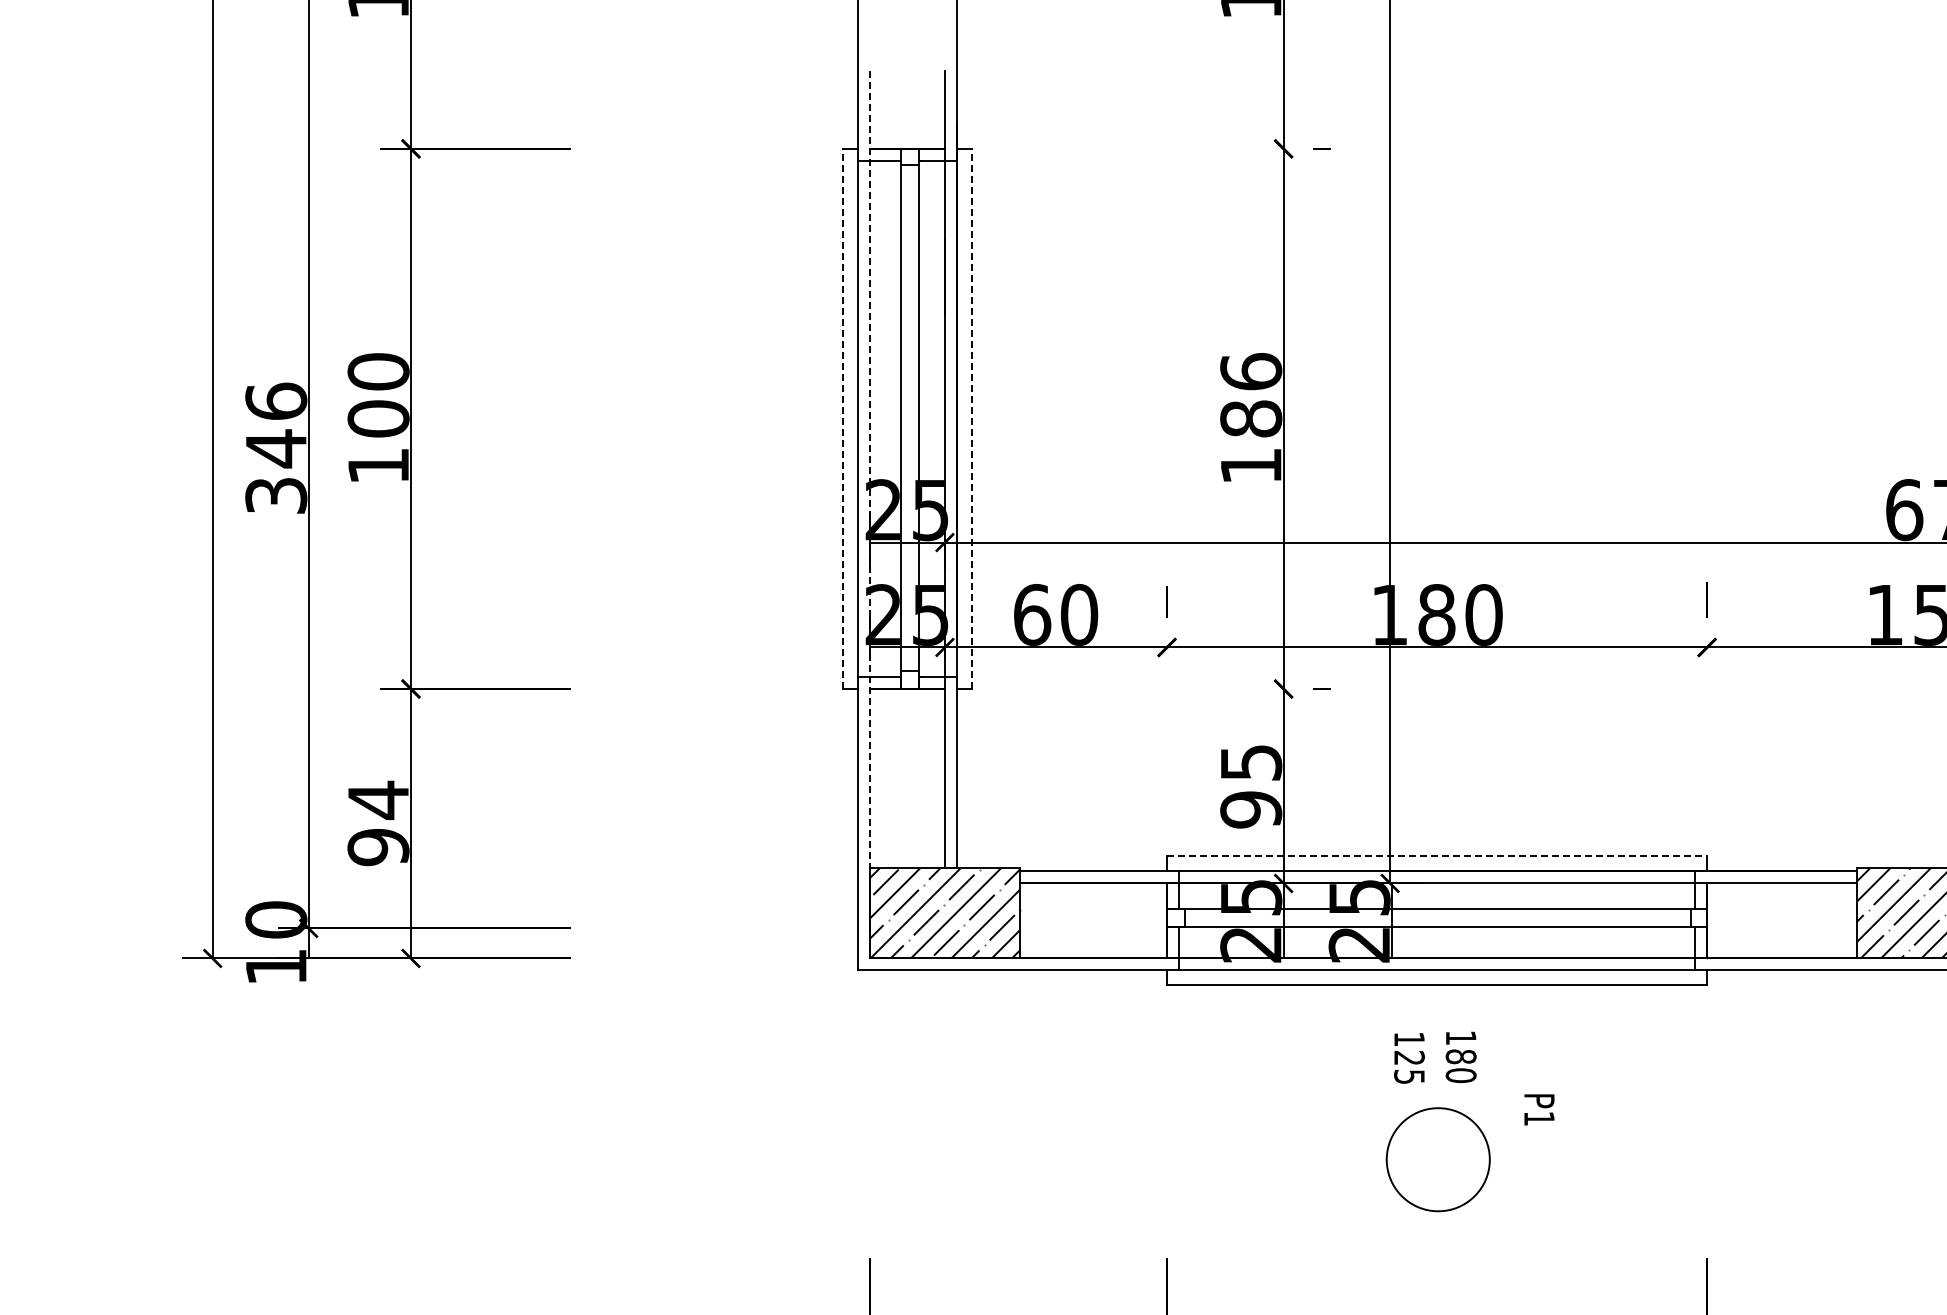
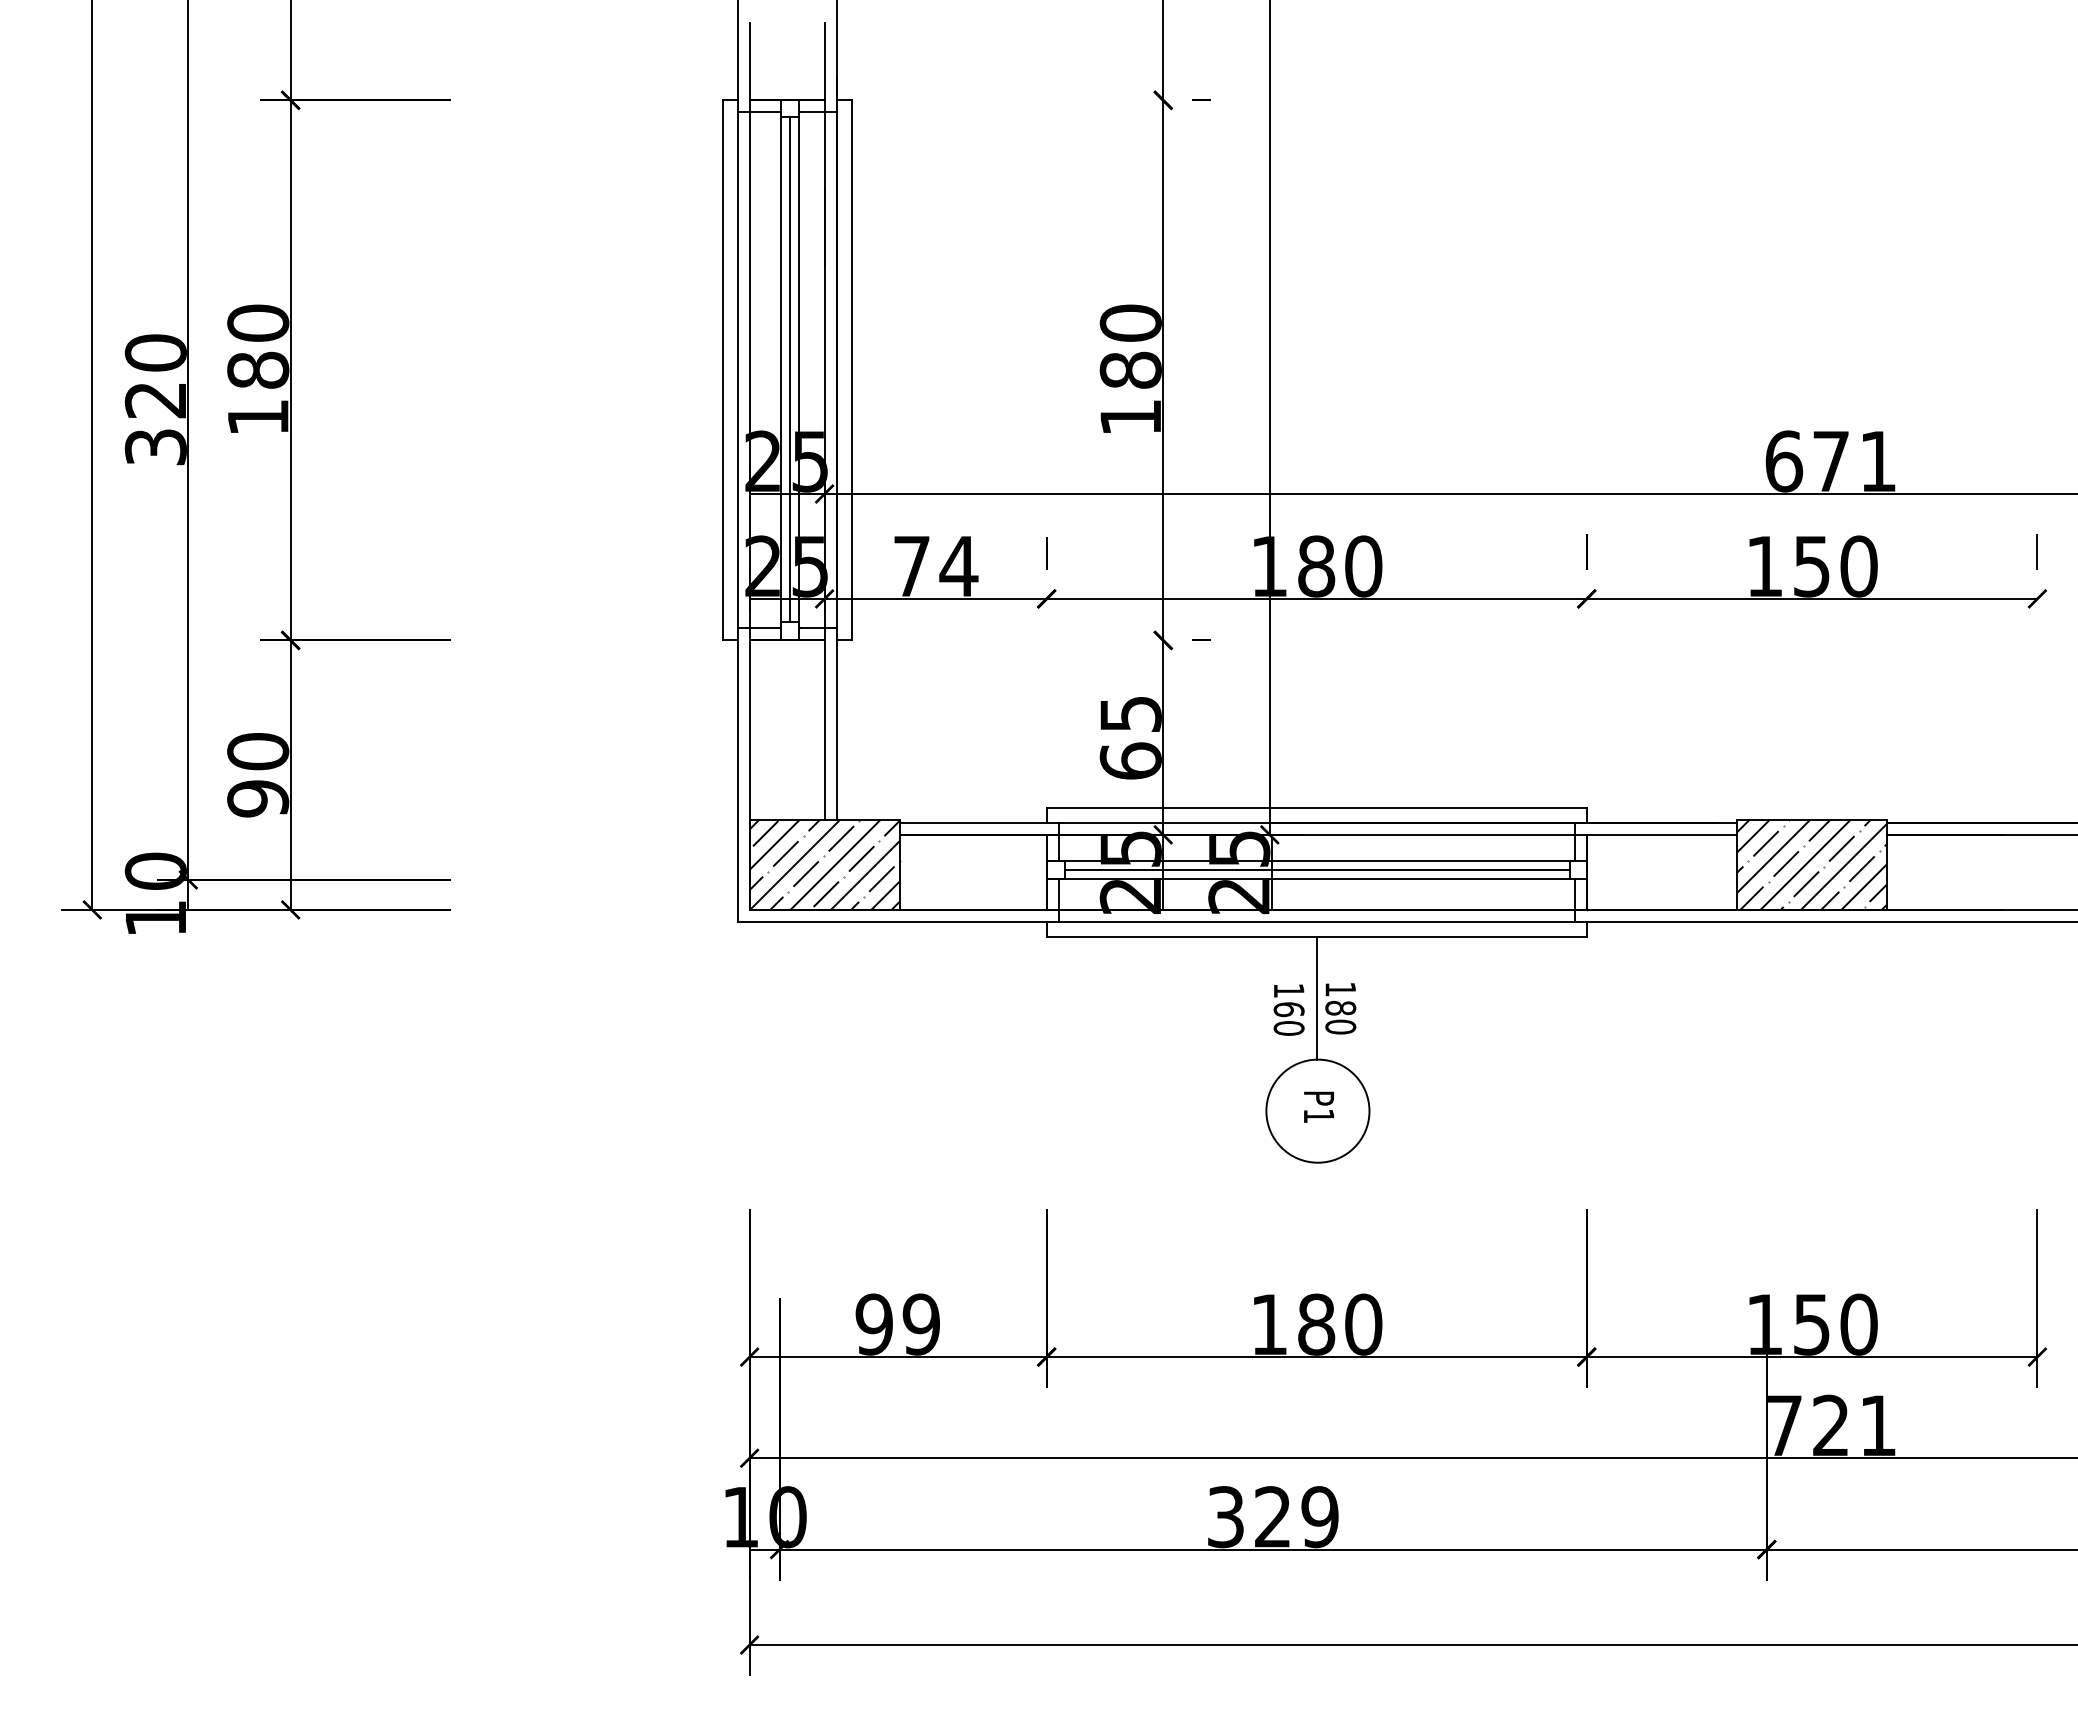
text: (1250, 371) -> (1130, 322), 186 -> 180
text: (378, 418) -> (258, 369), 100 -> 180
line: (842, 418) -> (722, 369), dashed -> solid
line: (909, 418) -> (789, 369), added
line: (971, 418) -> (851, 369), dashed -> solid
text: (275, 425) -> (155, 376), 346 -> 320
line: (869, 515) -> (749, 466), dashed -> solid
text: (1055, 615) -> (935, 566), 60 -> 74
text: (378, 800) -> (258, 751), 94 -> 90
text: (1250, 810) -> (1130, 761), 95 -> 65
line: (1437, 856) -> (1317, 807), dashed -> solid
line: (1437, 918) -> (1317, 869), added
line: (1436, 1046) -> (1316, 997), added
text: (1408, 1067) -> (1288, 1018), 125 -> 160
text: (1538, 1109) -> (1318, 1106), moved

